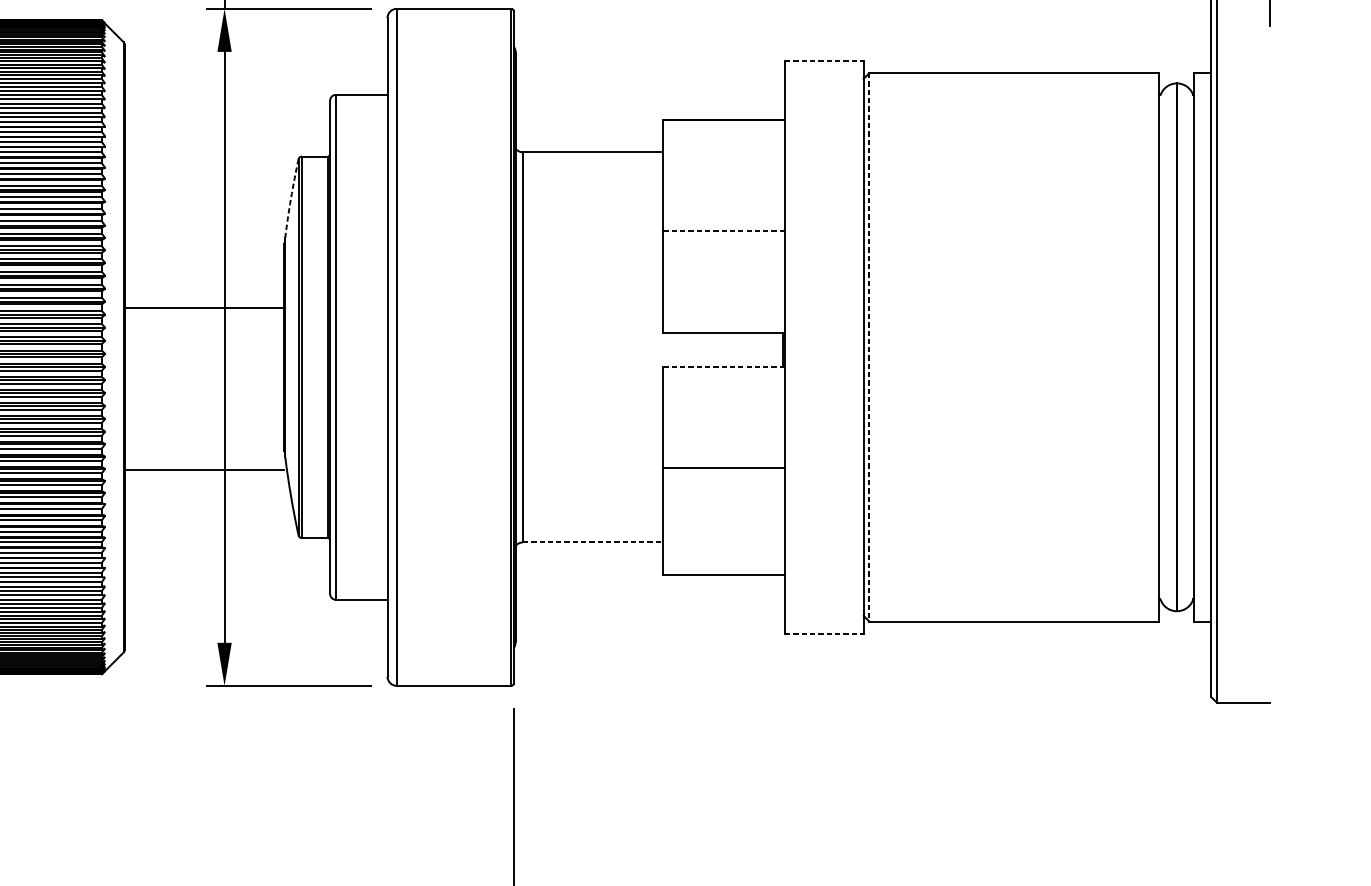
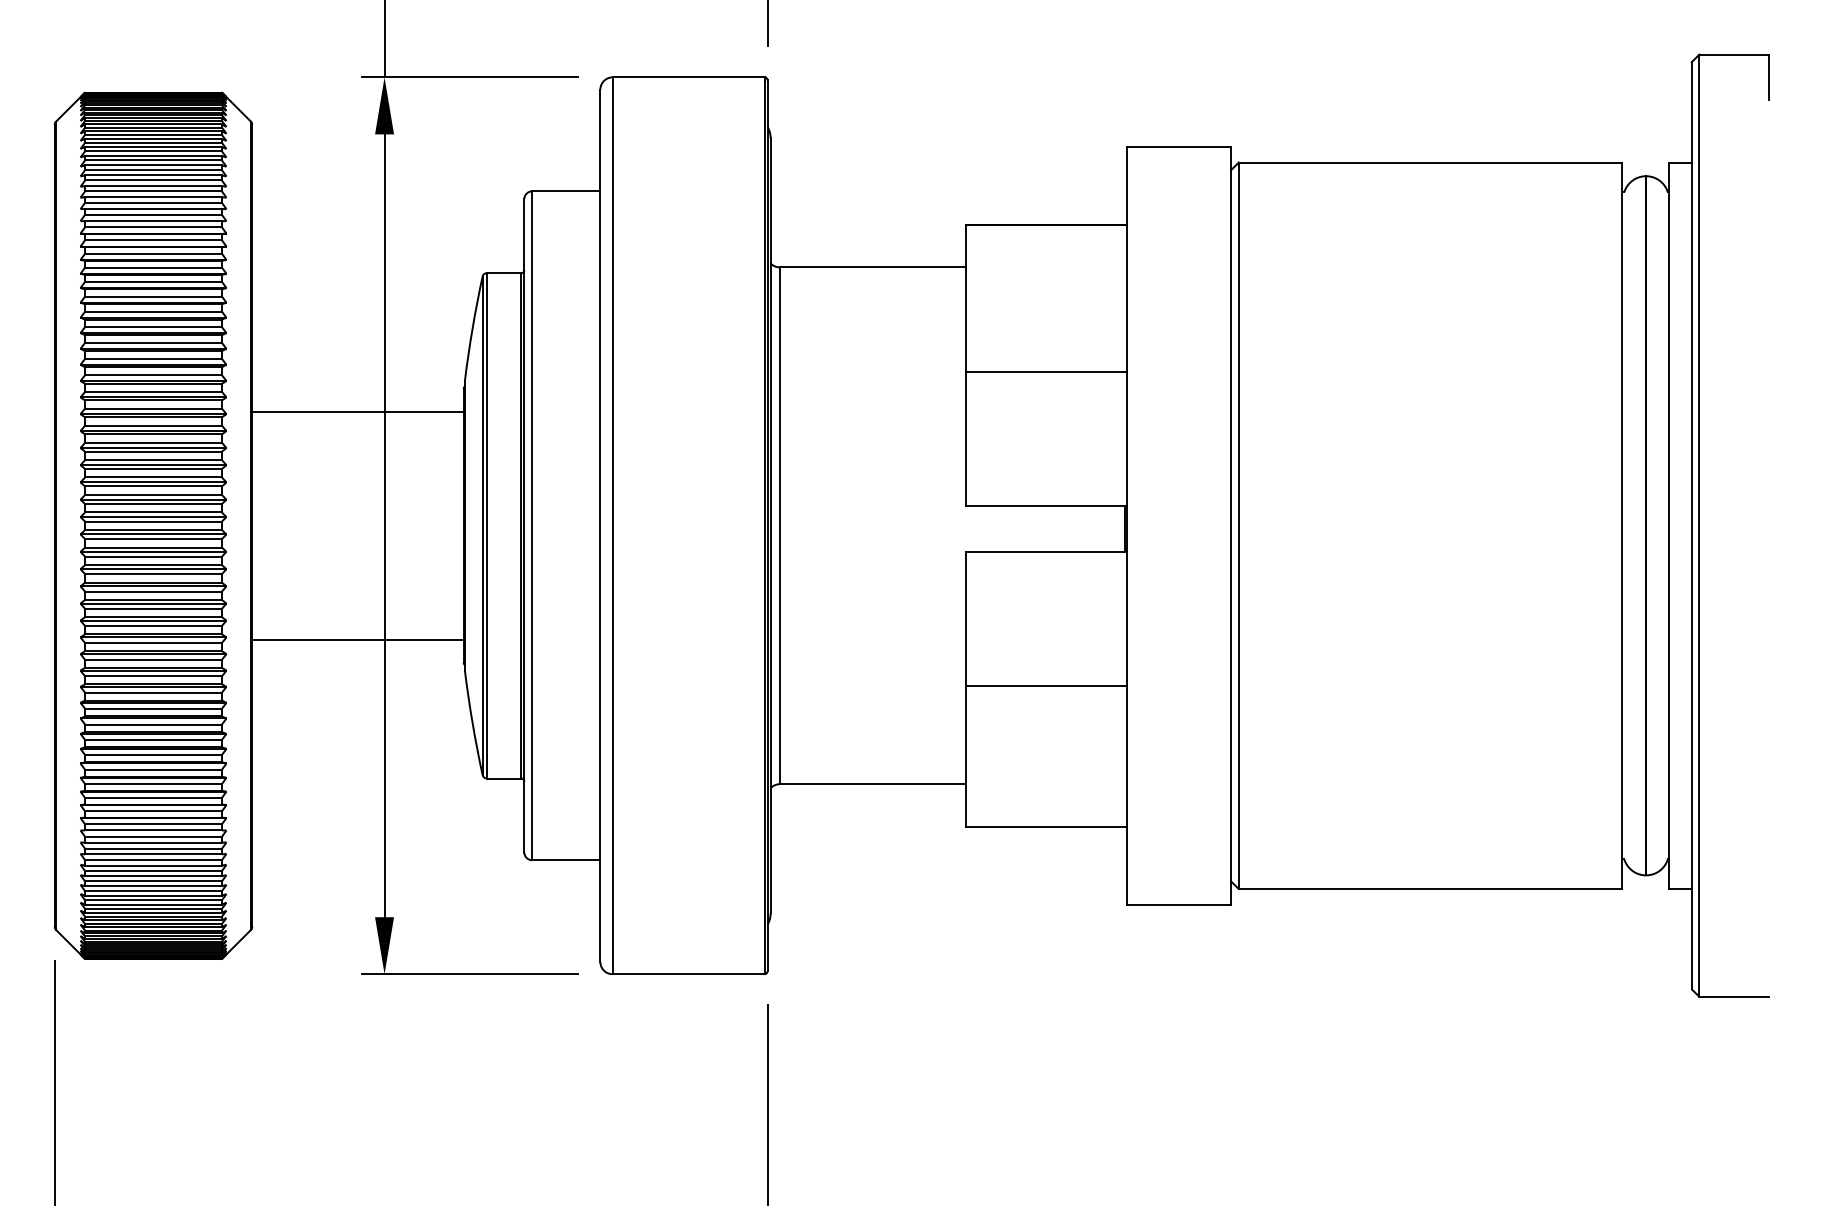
line: (824, 61) -> (1179, 146), dashed -> solid
arc: (290, 198) -> (472, 328), dashed -> solid
line: (724, 231) -> (1046, 372), dashed -> solid
line: (204, 307) -> (357, 411), moved
line: (869, 347) -> (1238, 526), dashed -> solid
line: (724, 366) -> (1046, 551), dashed -> solid
line: (204, 469) -> (357, 639), moved
line: (593, 542) -> (873, 784), dashed -> solid
line: (824, 633) -> (1179, 905), dashed -> solid

